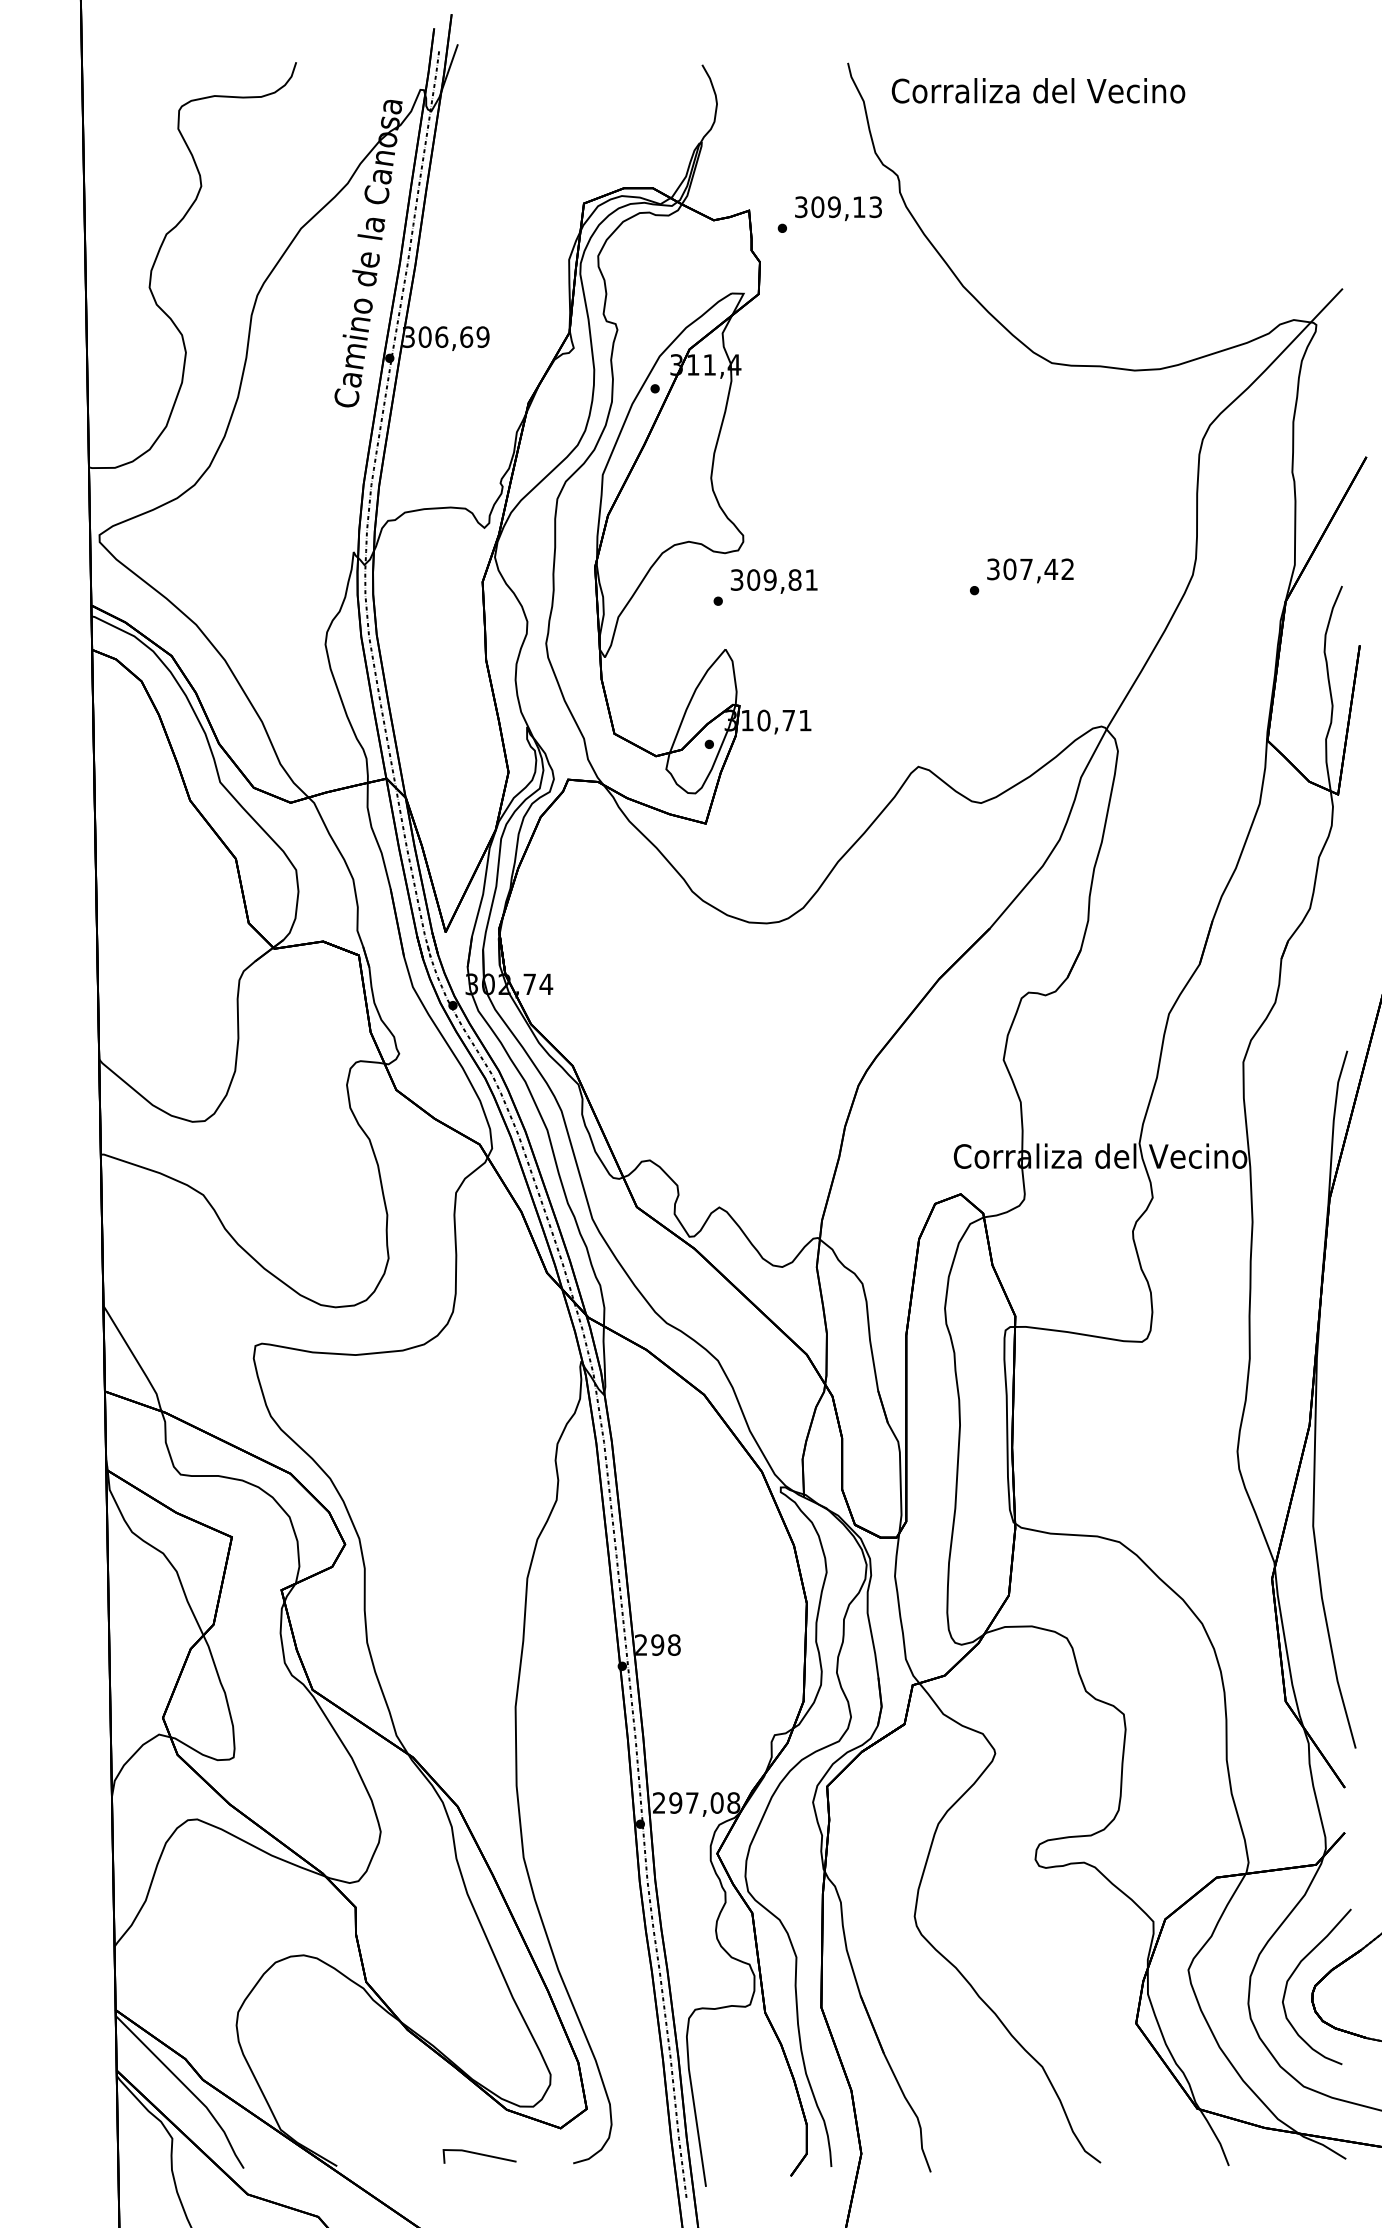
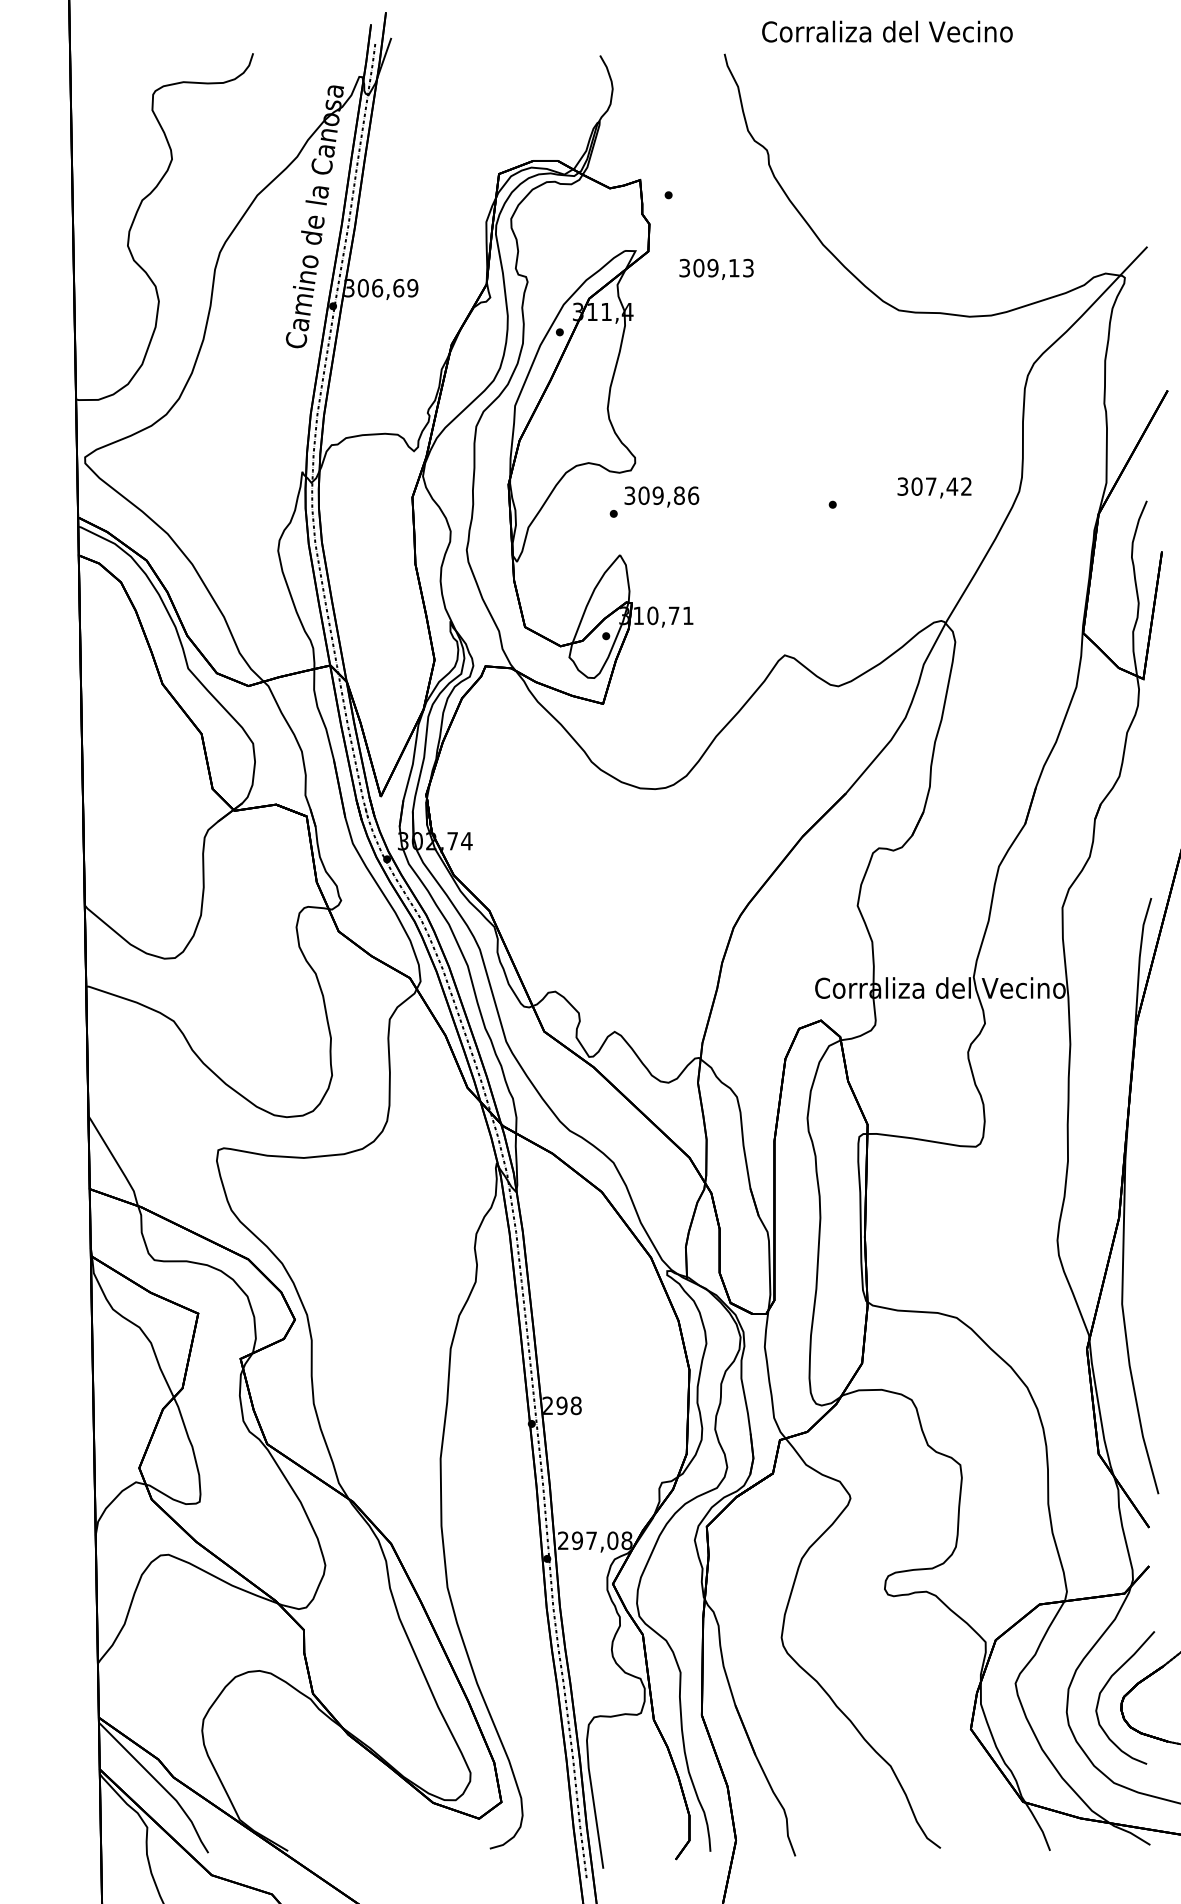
text: (1038, 90) -> (887, 31), moved
text: (838, 207) -> (716, 268), moved
text: (1030, 570) -> (934, 487), moved
text: (811, 579) -> (693, 495), 309,81 -> 309,86
line: (479, 2154) -> (409, 1841), removed

